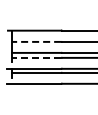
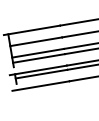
line: (36, 41) -> (35, 41), dashed -> solid
line: (36, 57) -> (38, 58), dashed -> solid

